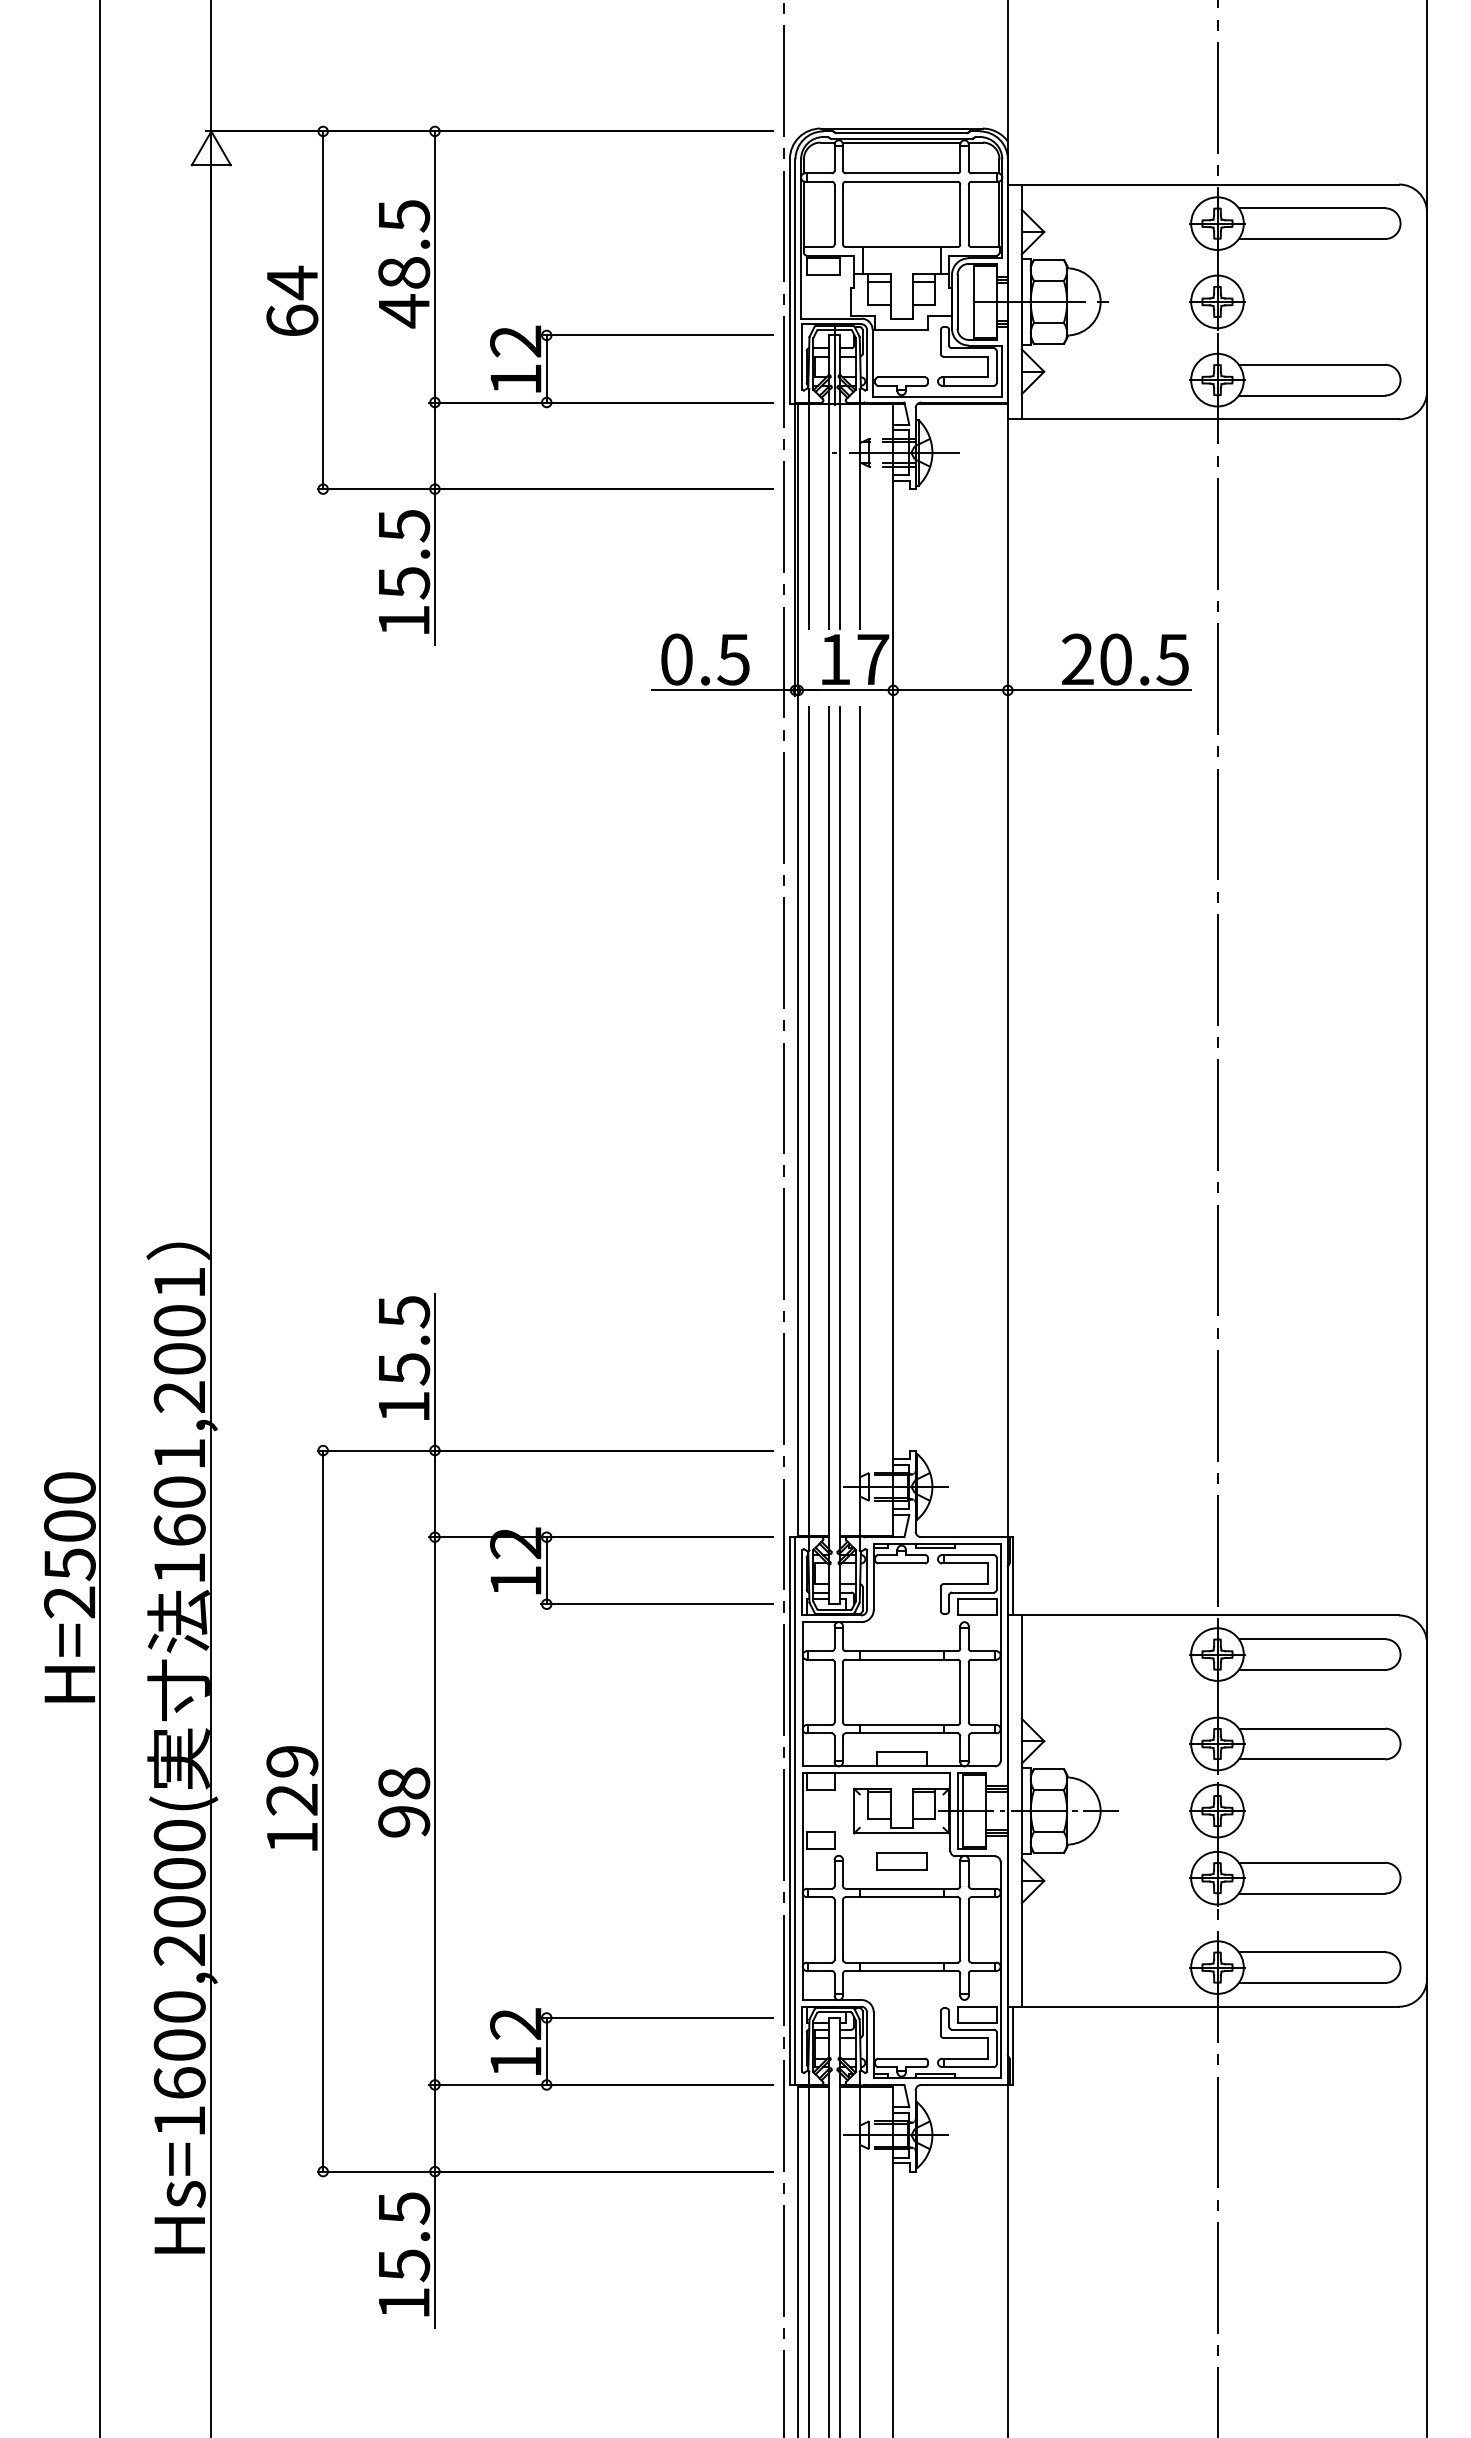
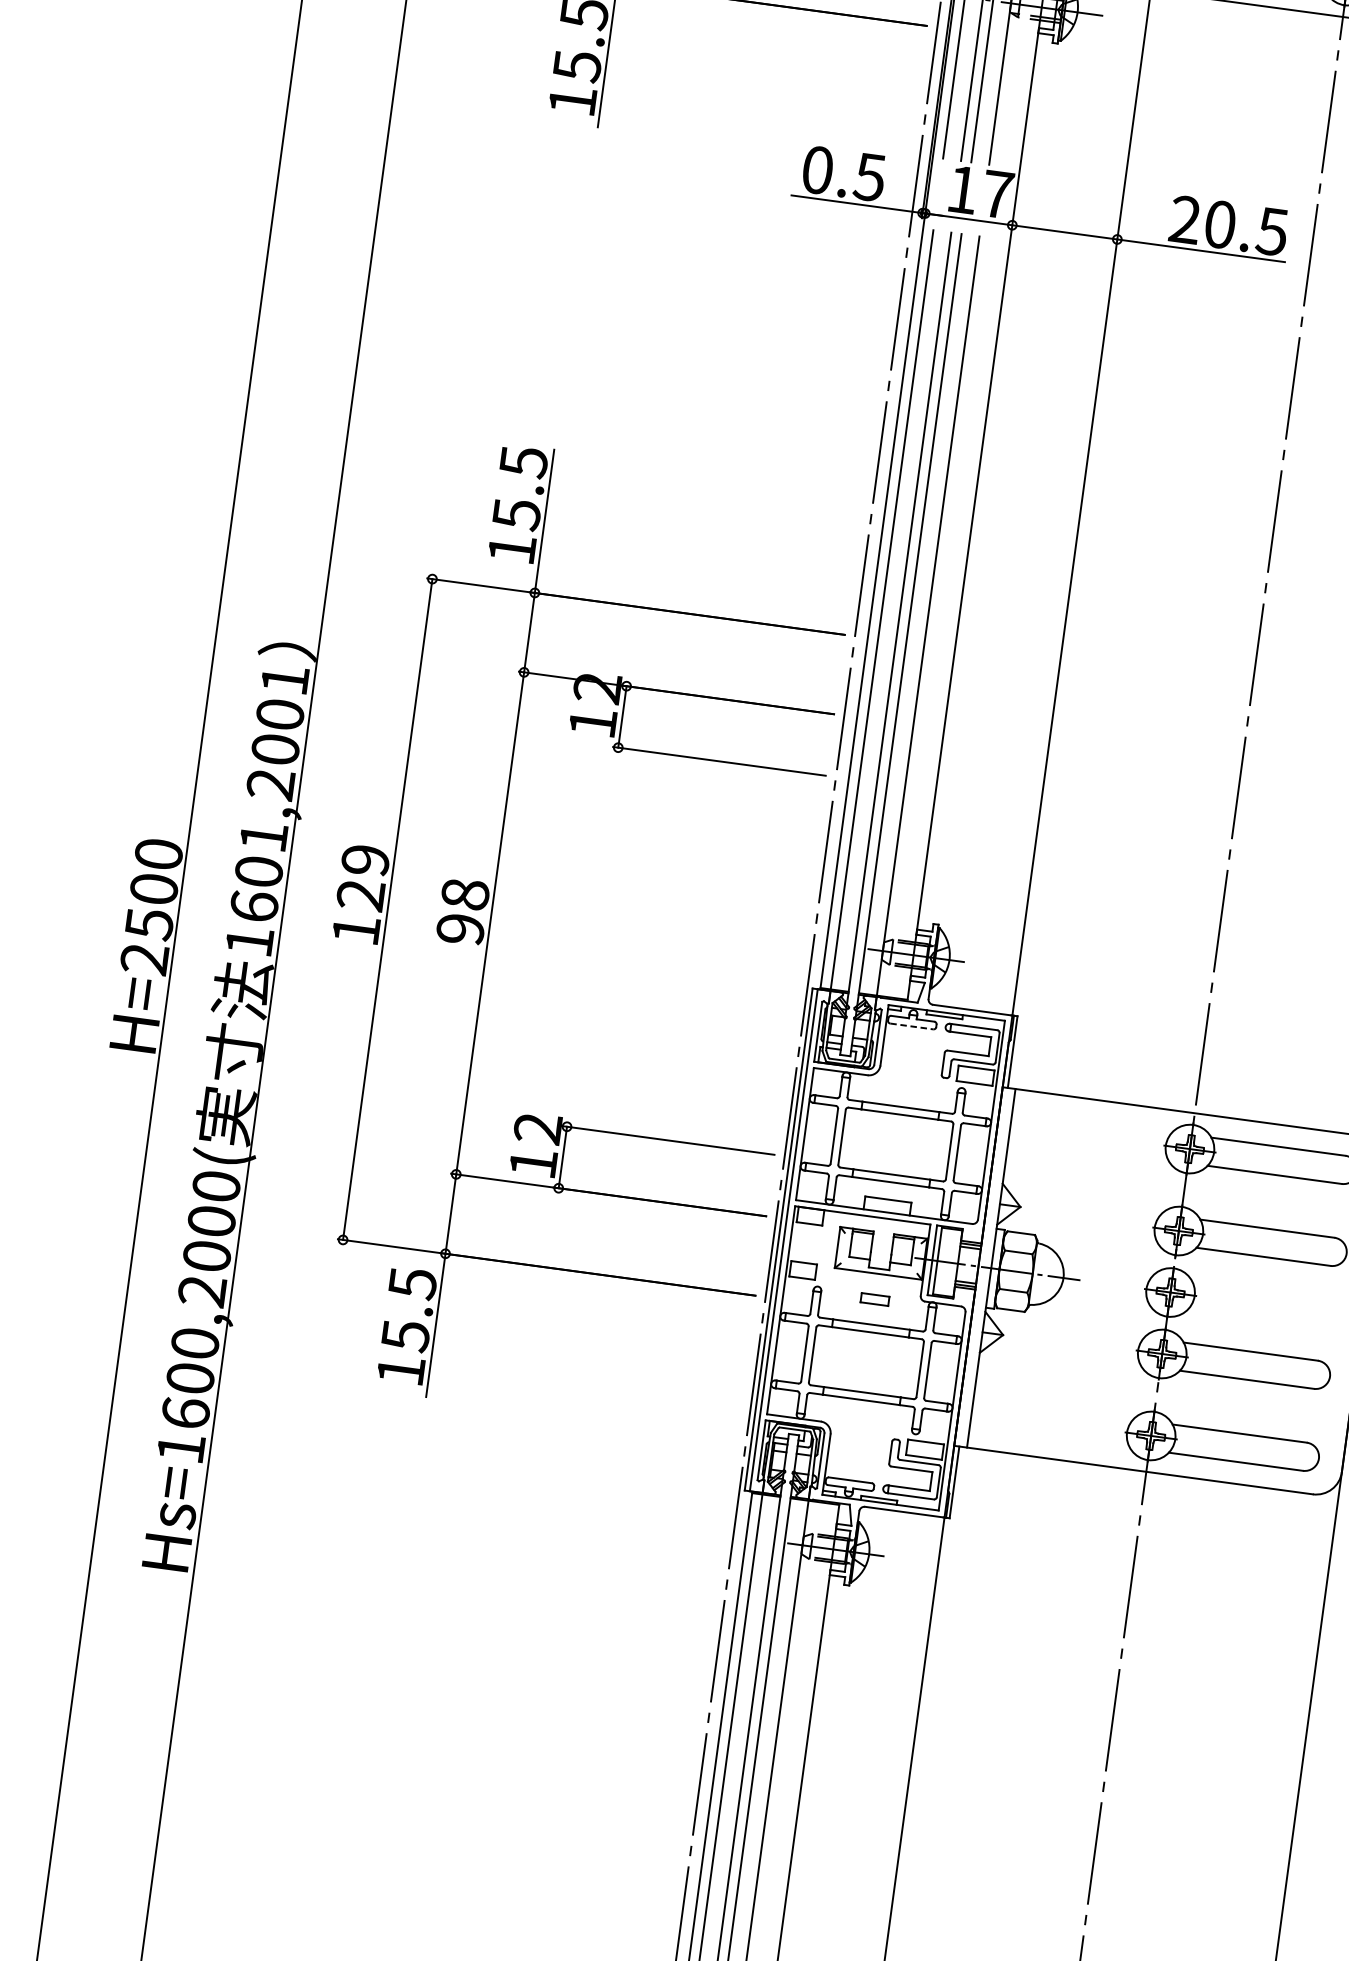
line: (902, 1563) -> (912, 1026), solid -> dashed
part: (435, 1810) -> (490, 922), moved
part: (901, 1861) -> (874, 1299), size x0.6

